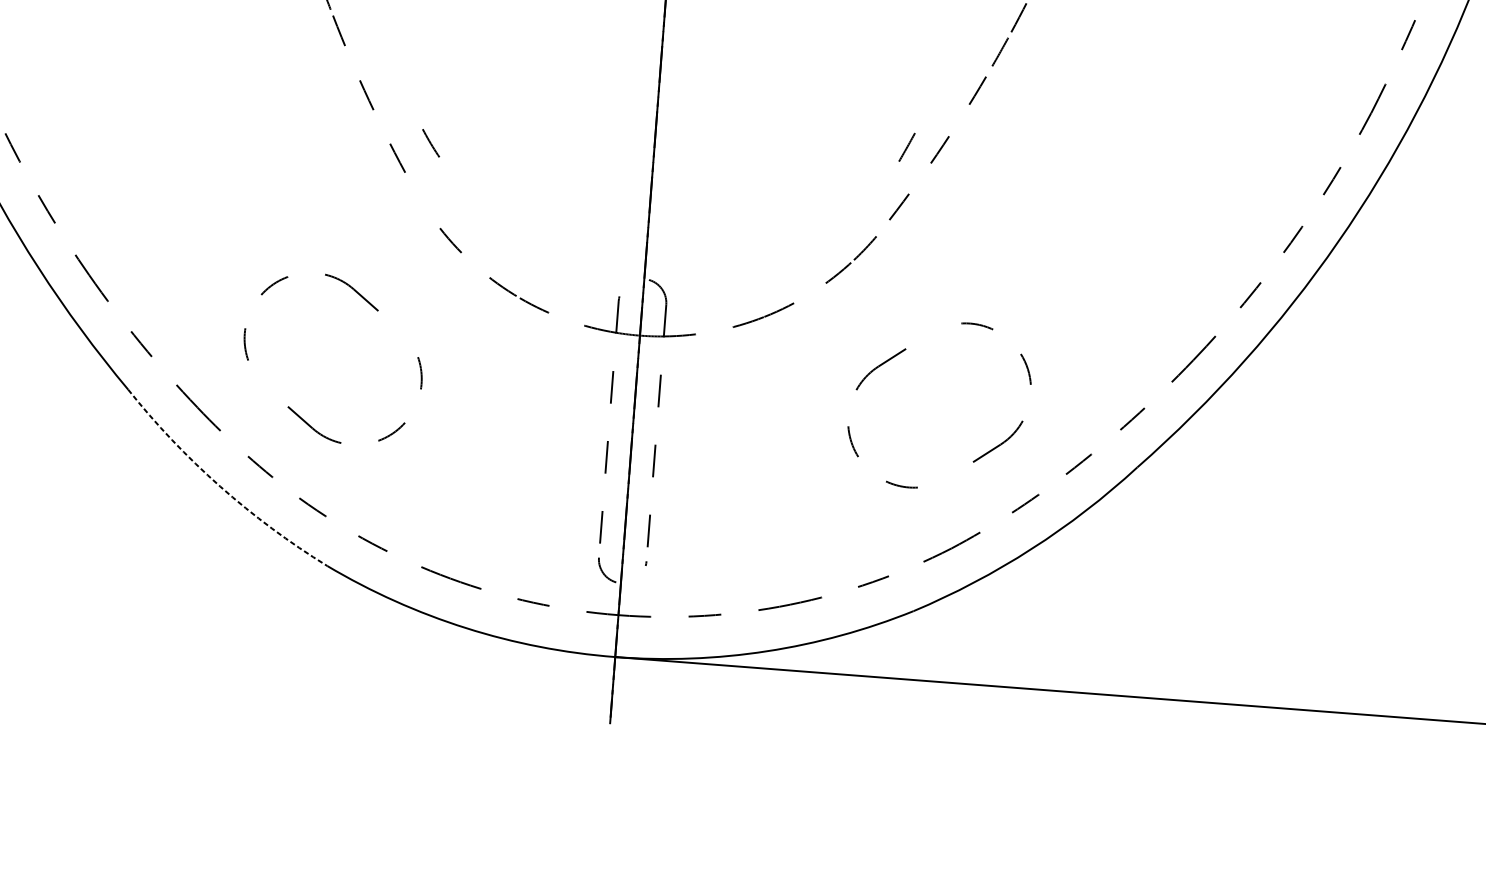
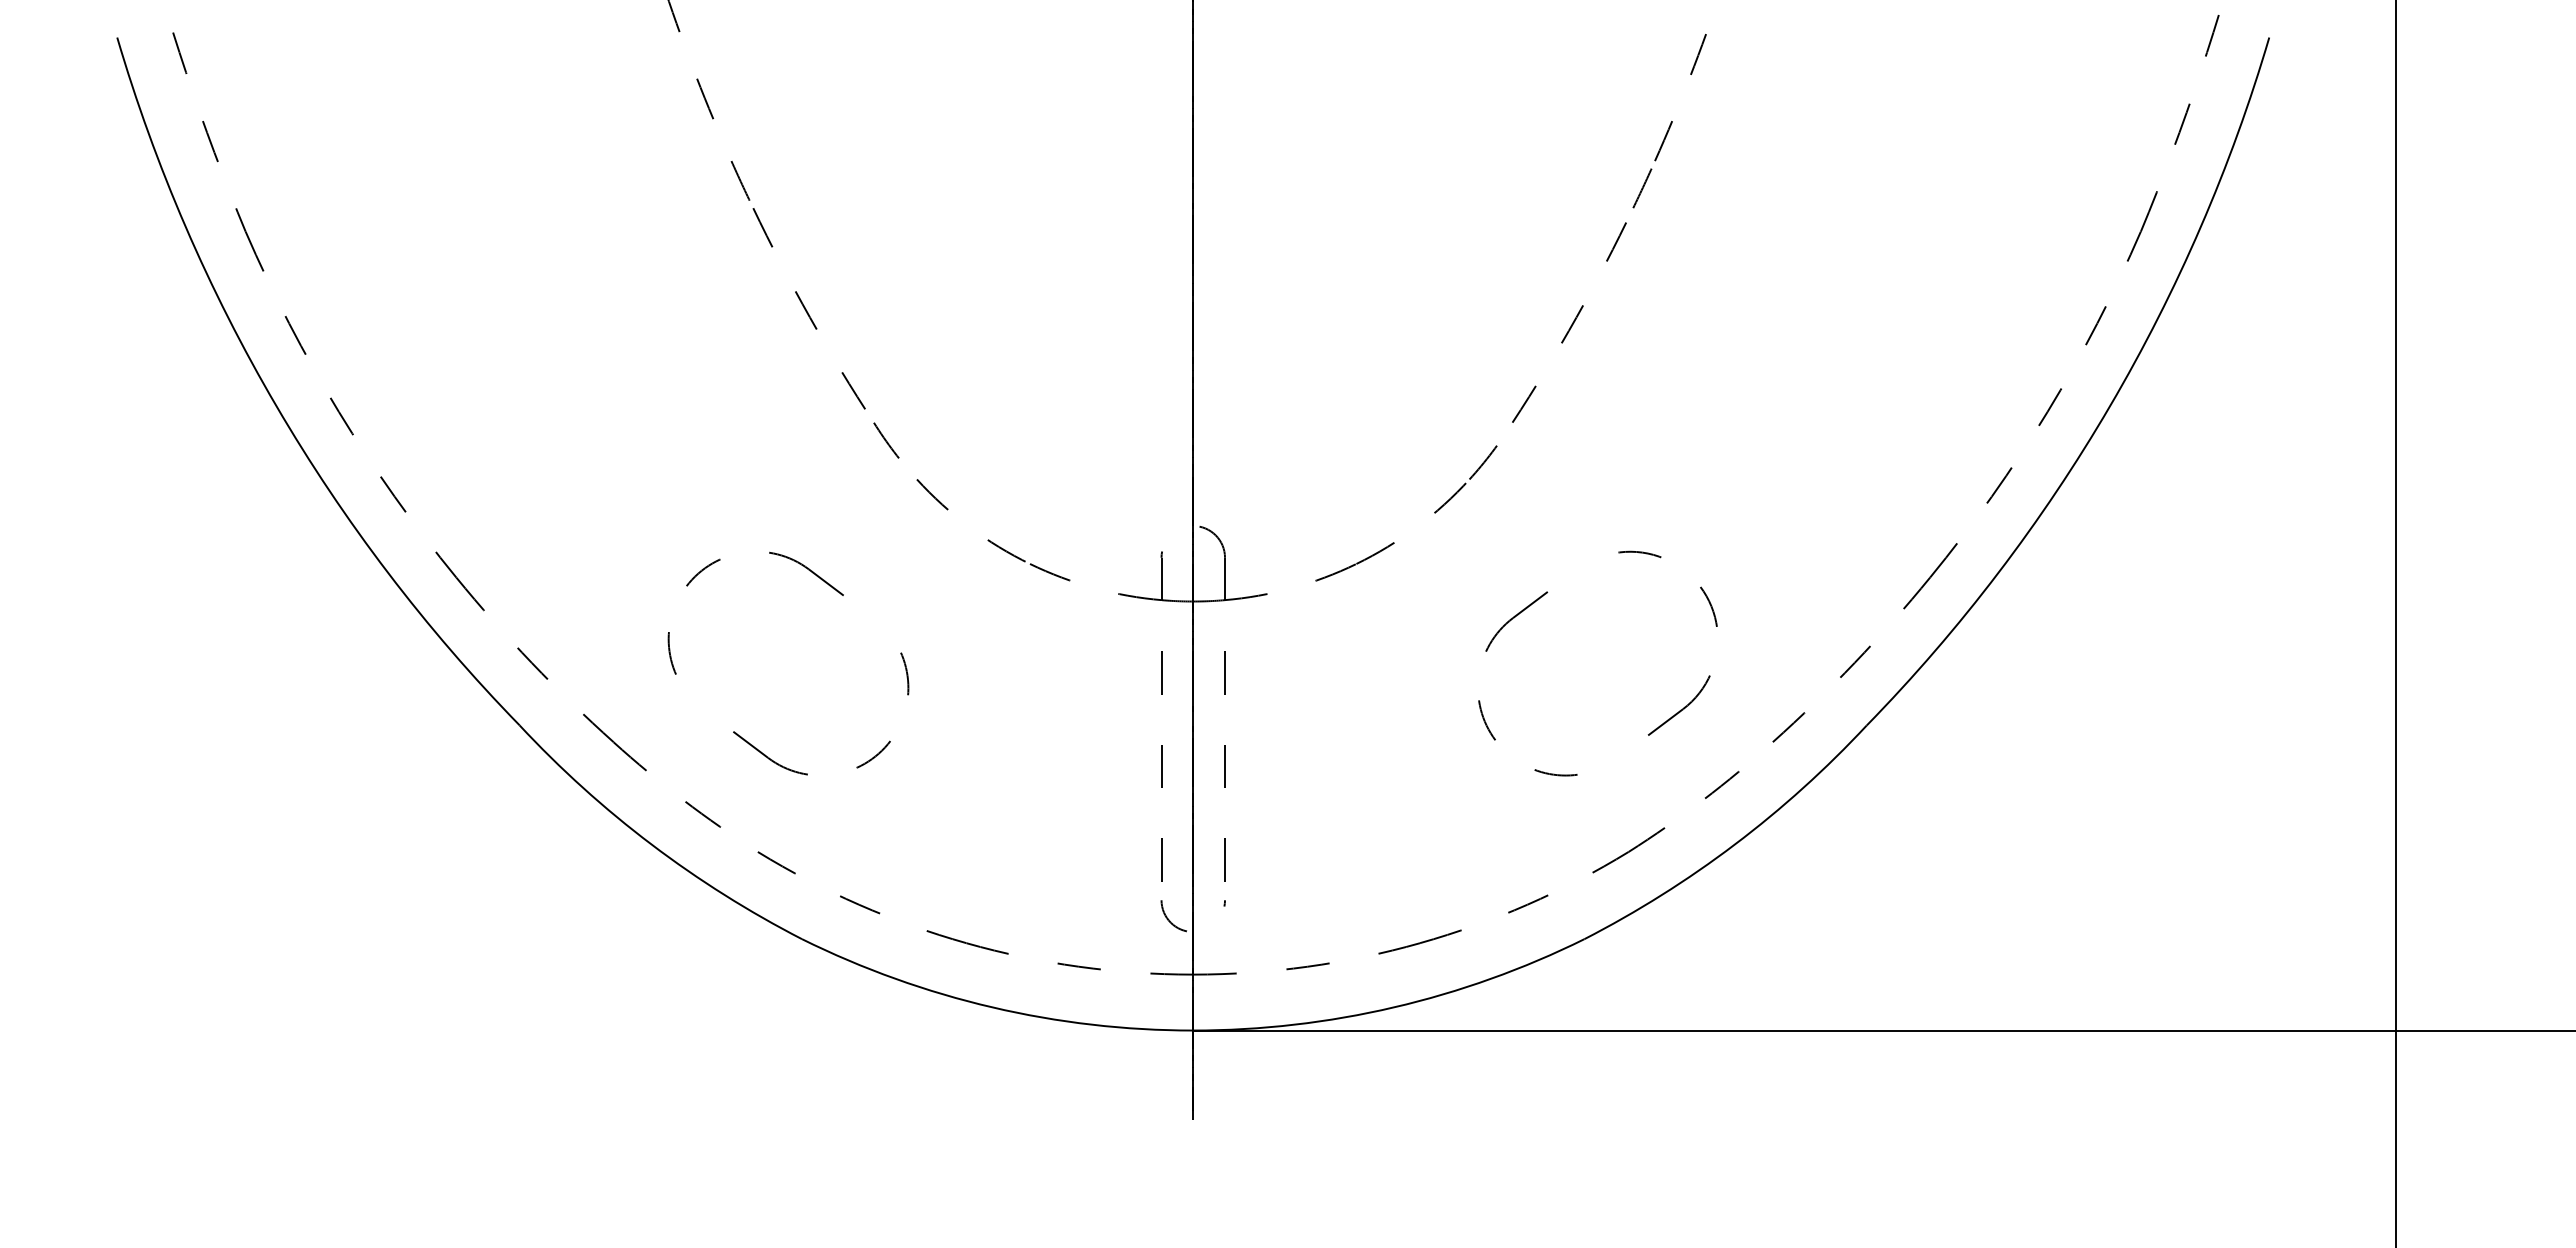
line: (431, 143) -> (886, 440), moved
line: (907, 147) -> (1528, 324), removed
arc: (220, 486) -> (651, 844), dashed -> solid

